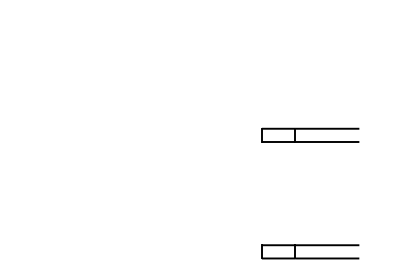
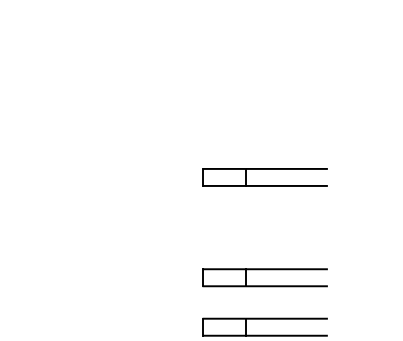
part: (310, 212) -> (265, 276), added

